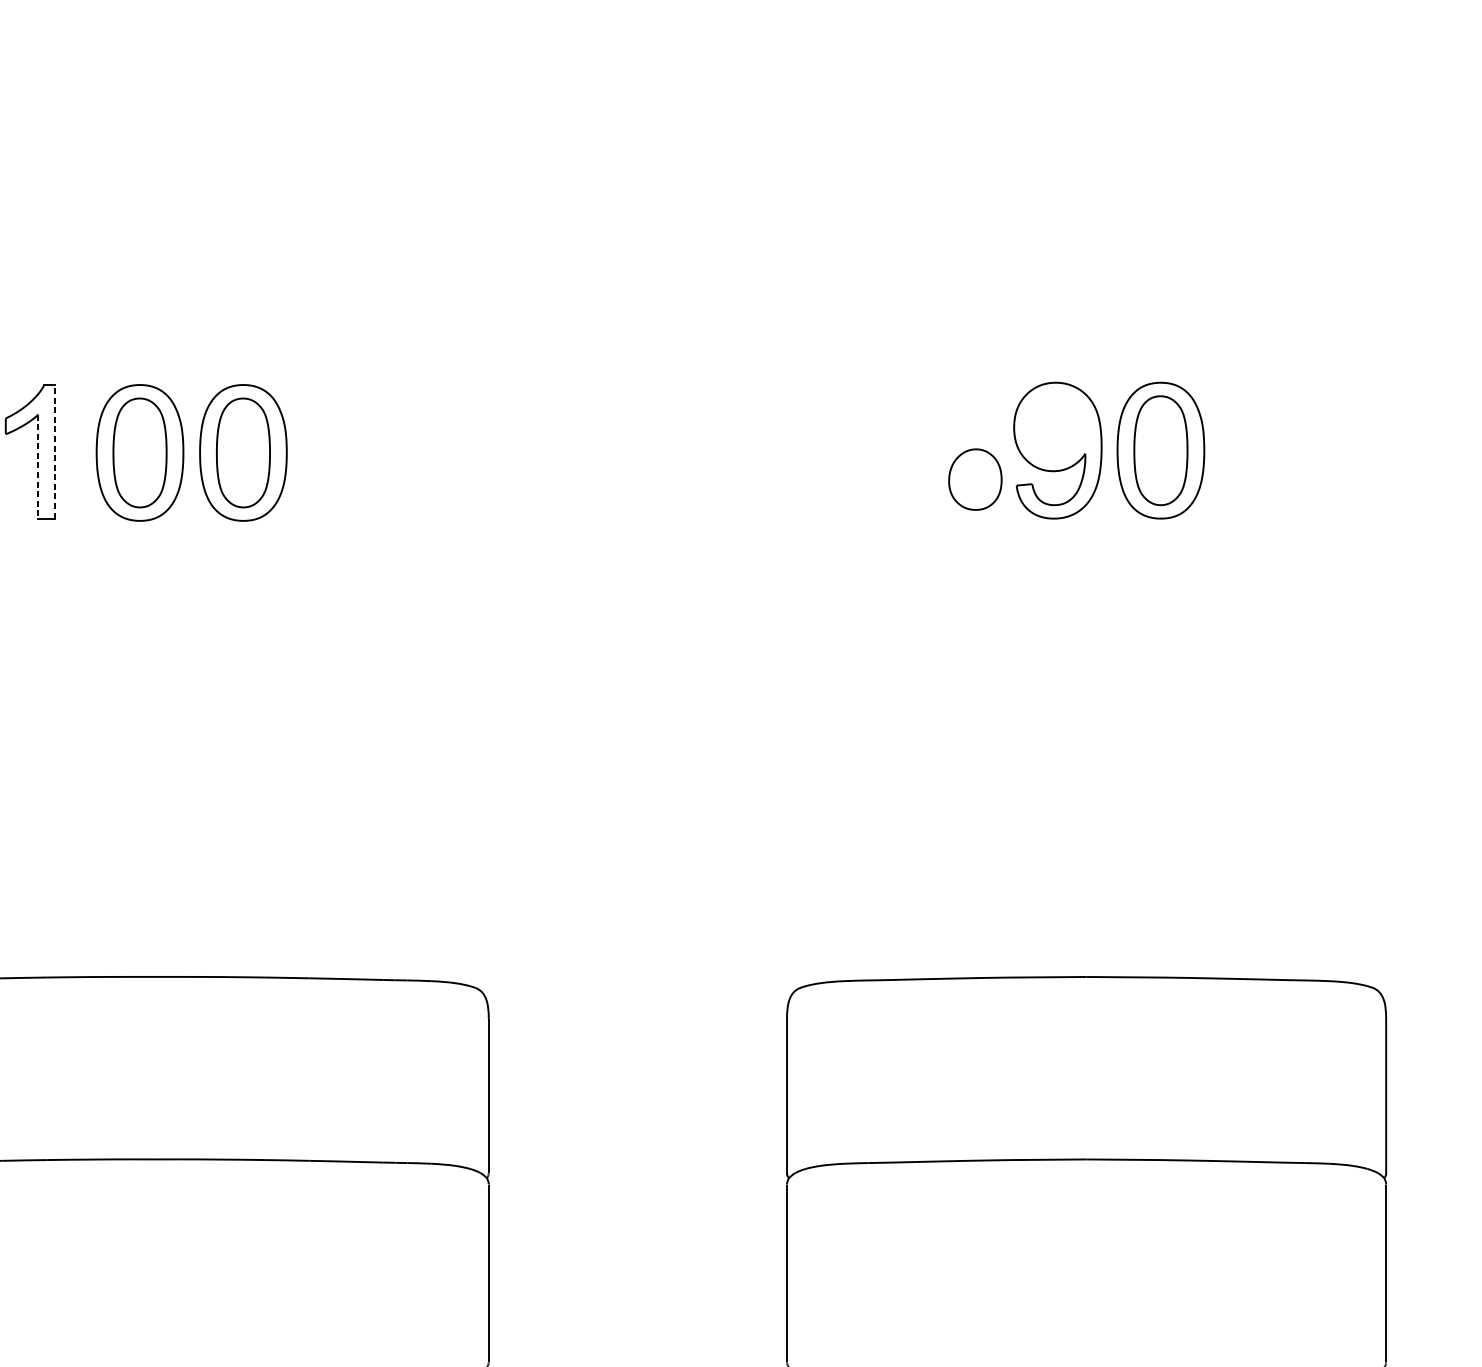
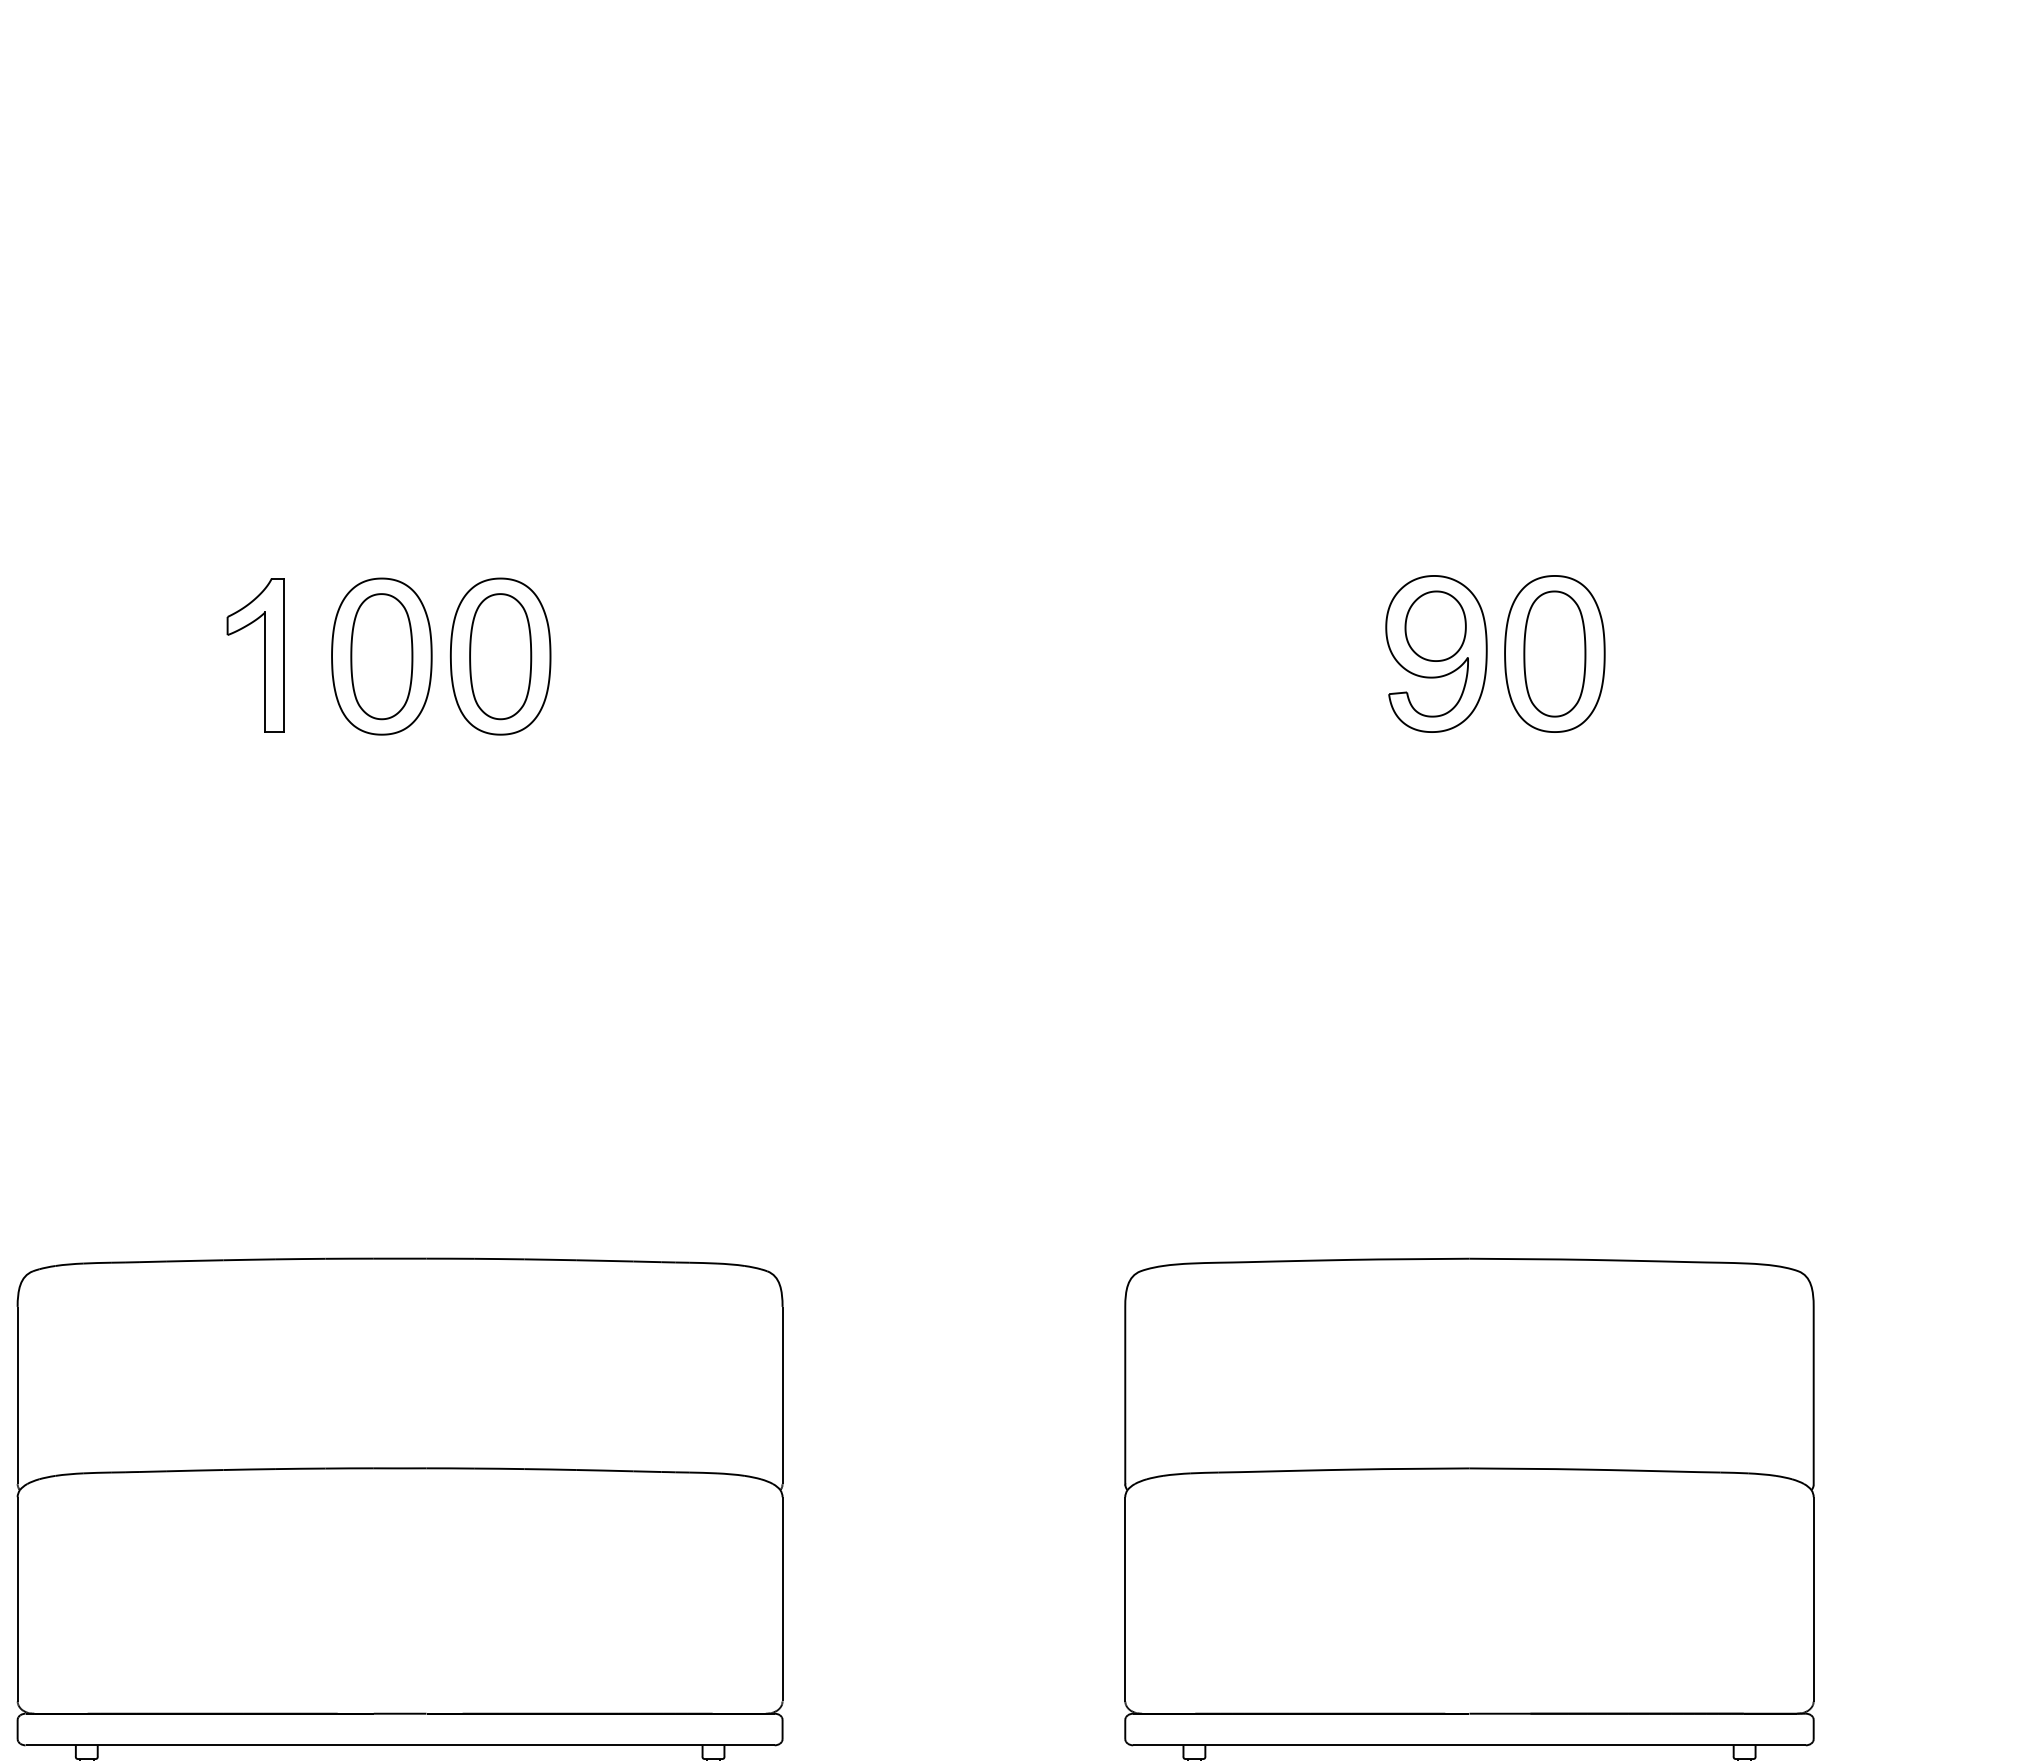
line: (55, 451) -> (284, 655), dashed -> solid
line: (38, 466) -> (265, 672), dashed -> solid
part: (975, 478) -> (1435, 625), moved

